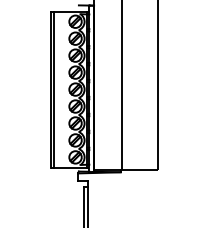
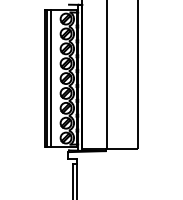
line: (57, 89) -> (50, 78), added

